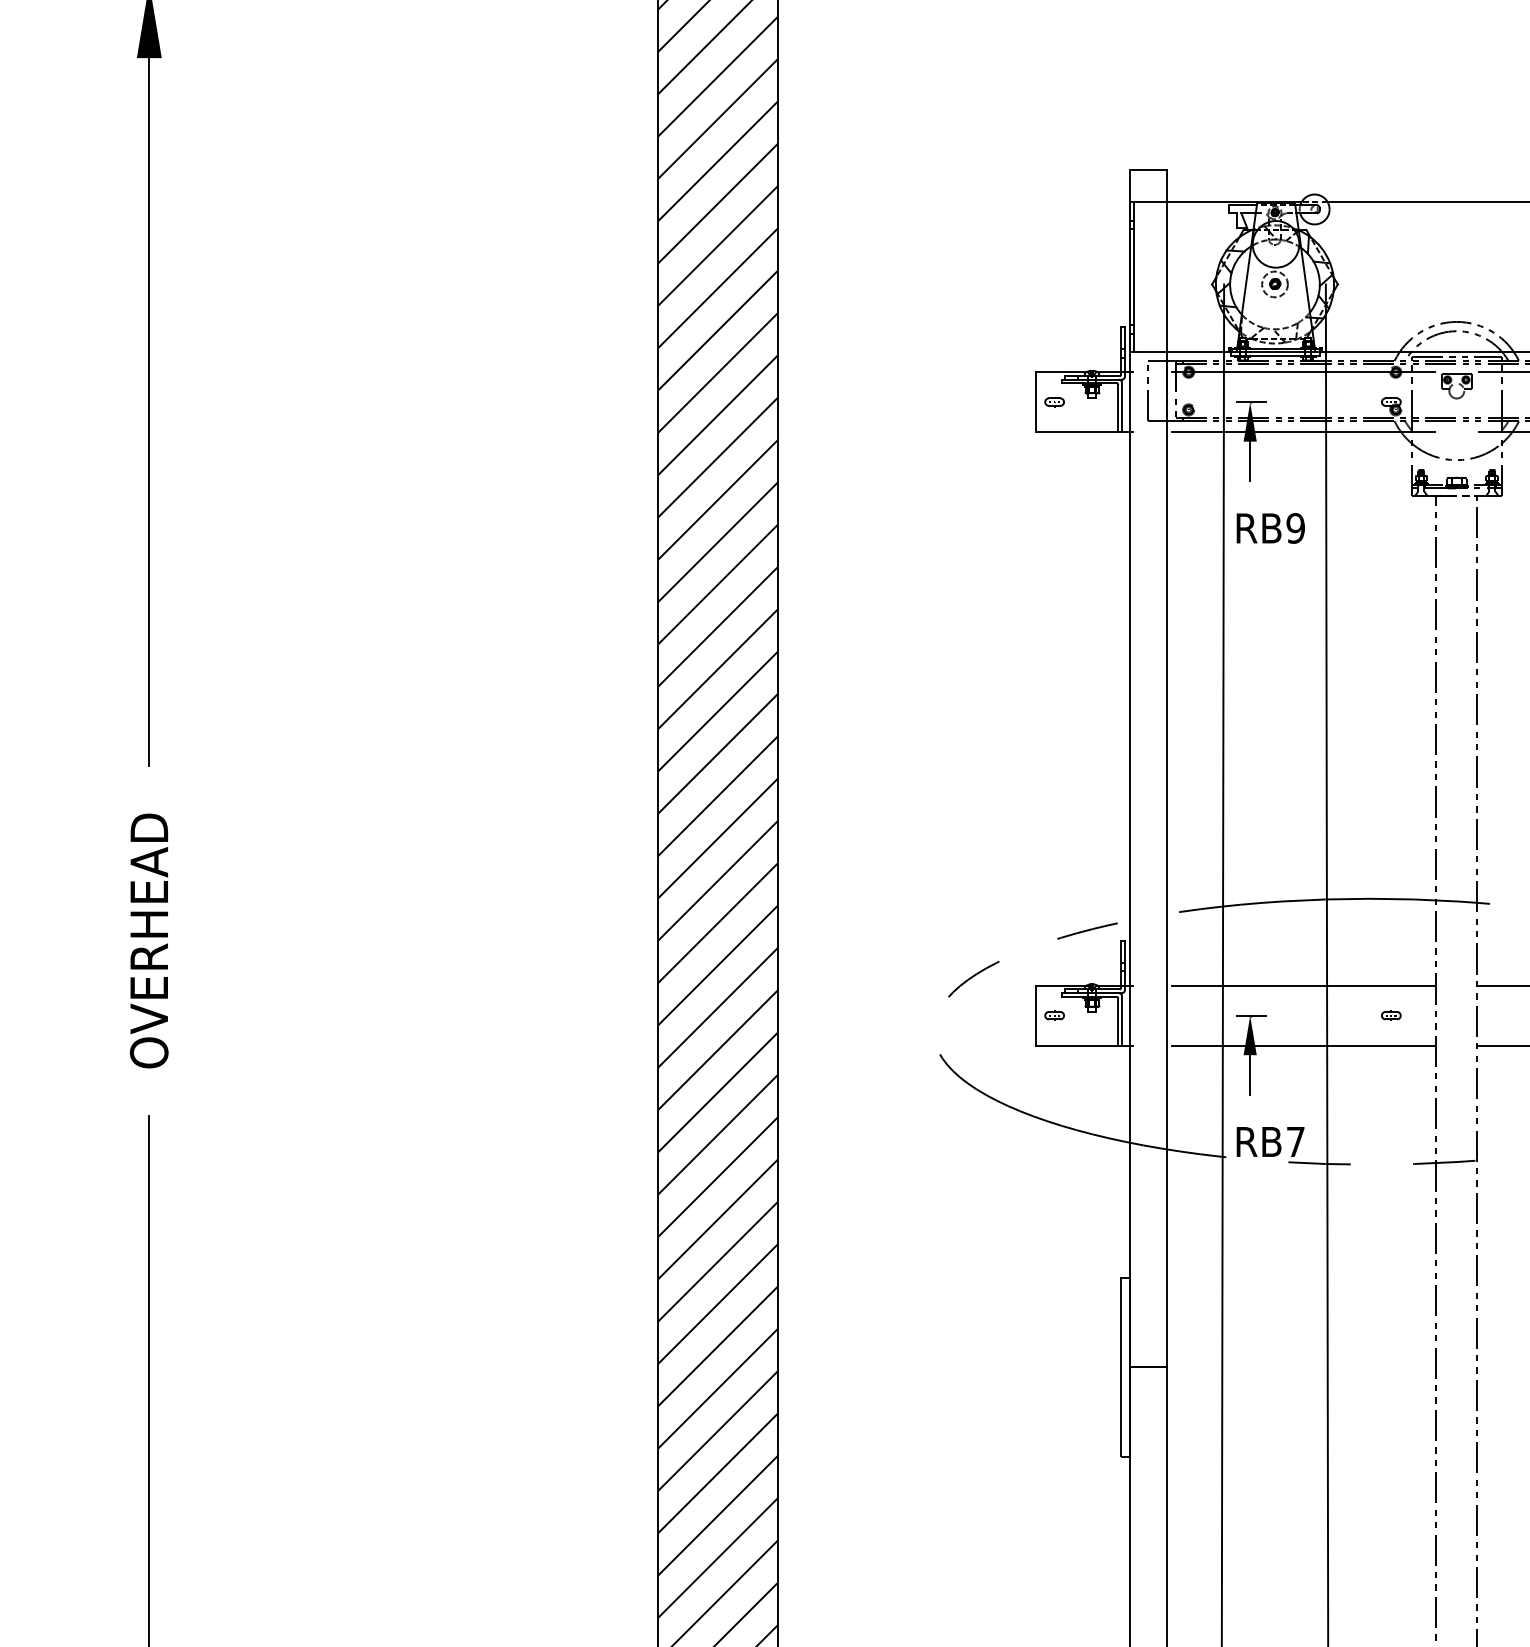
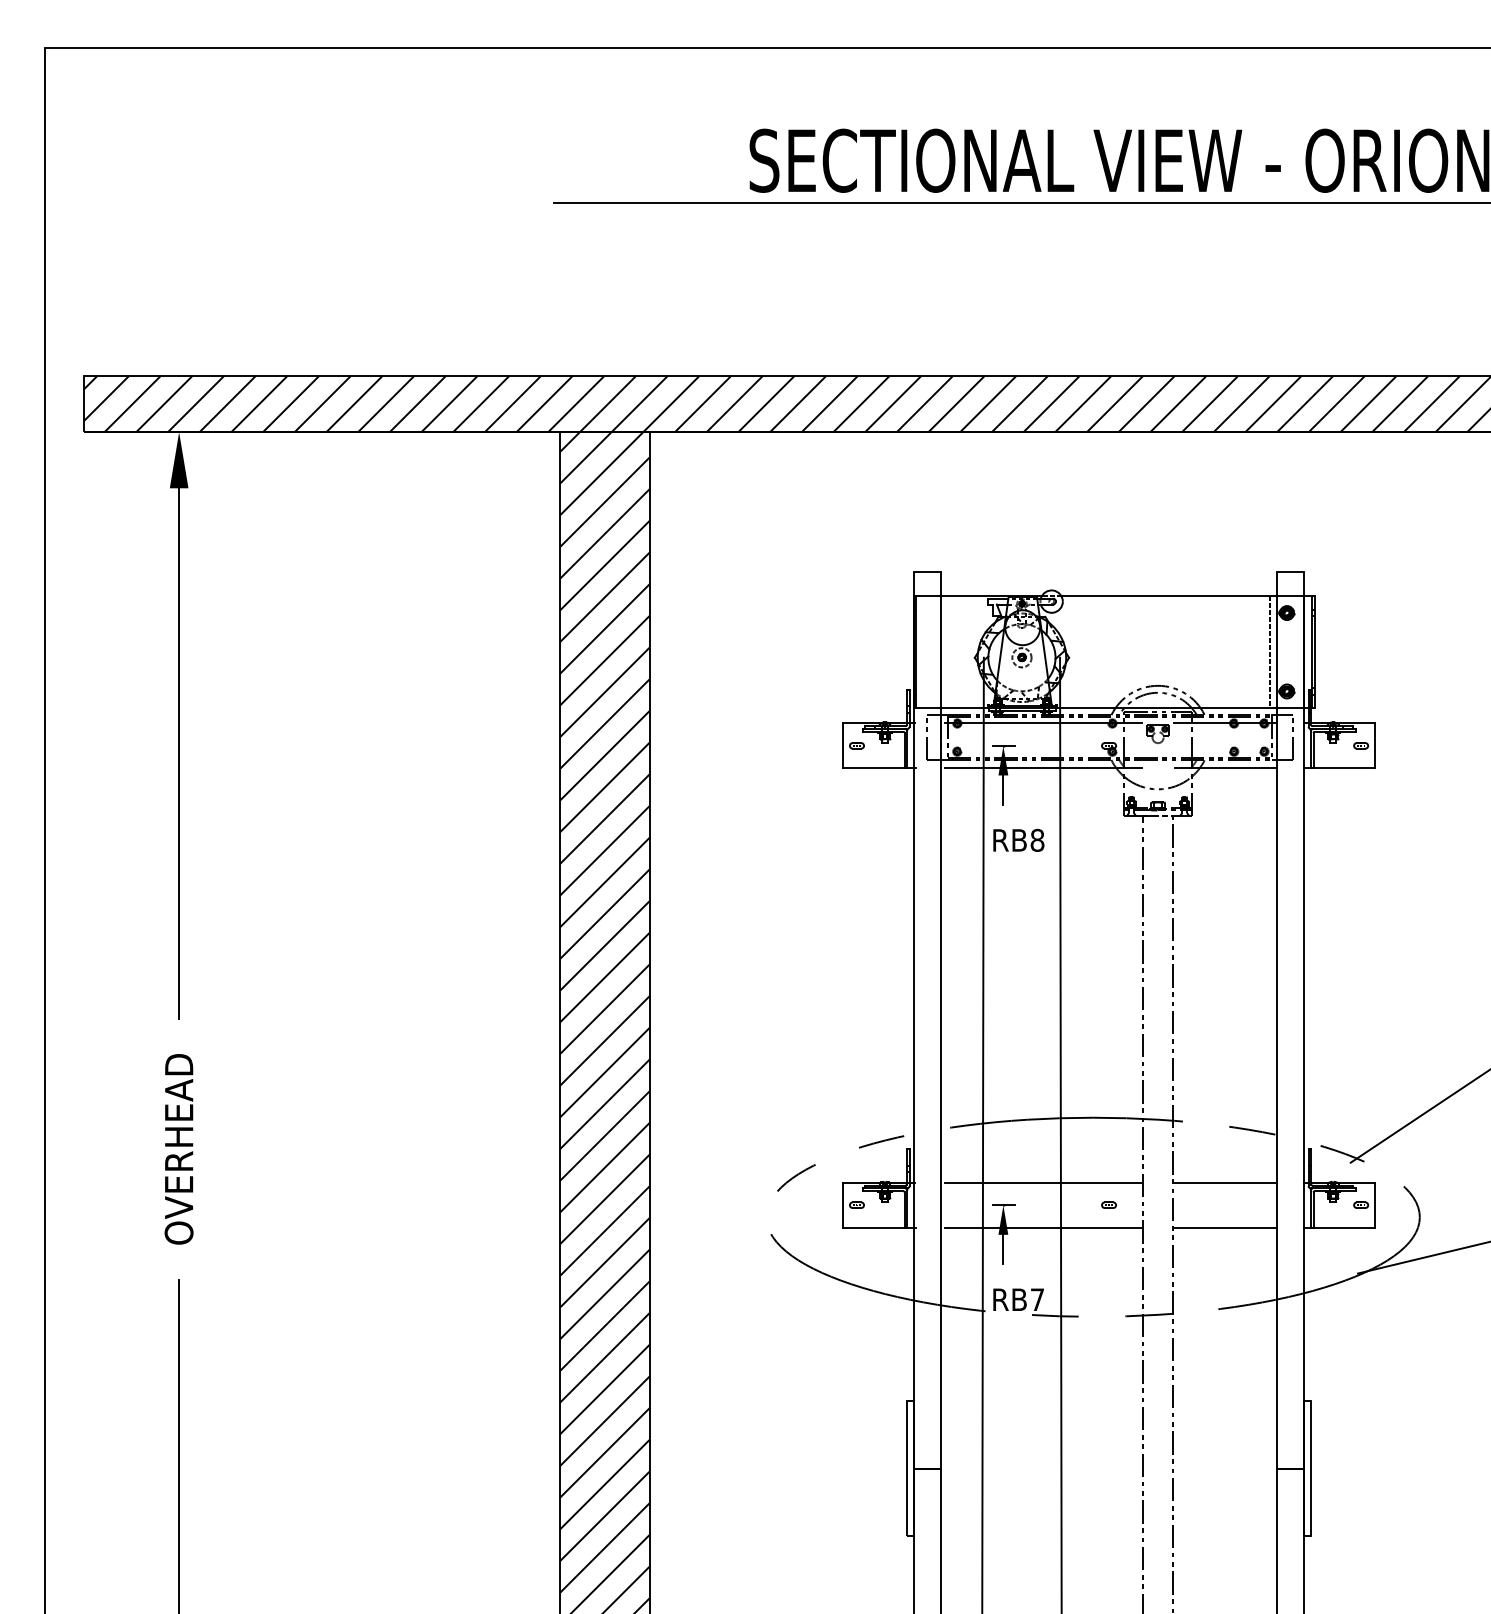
text: (1295, 528) -> (1037, 840), RB9 -> RB8

